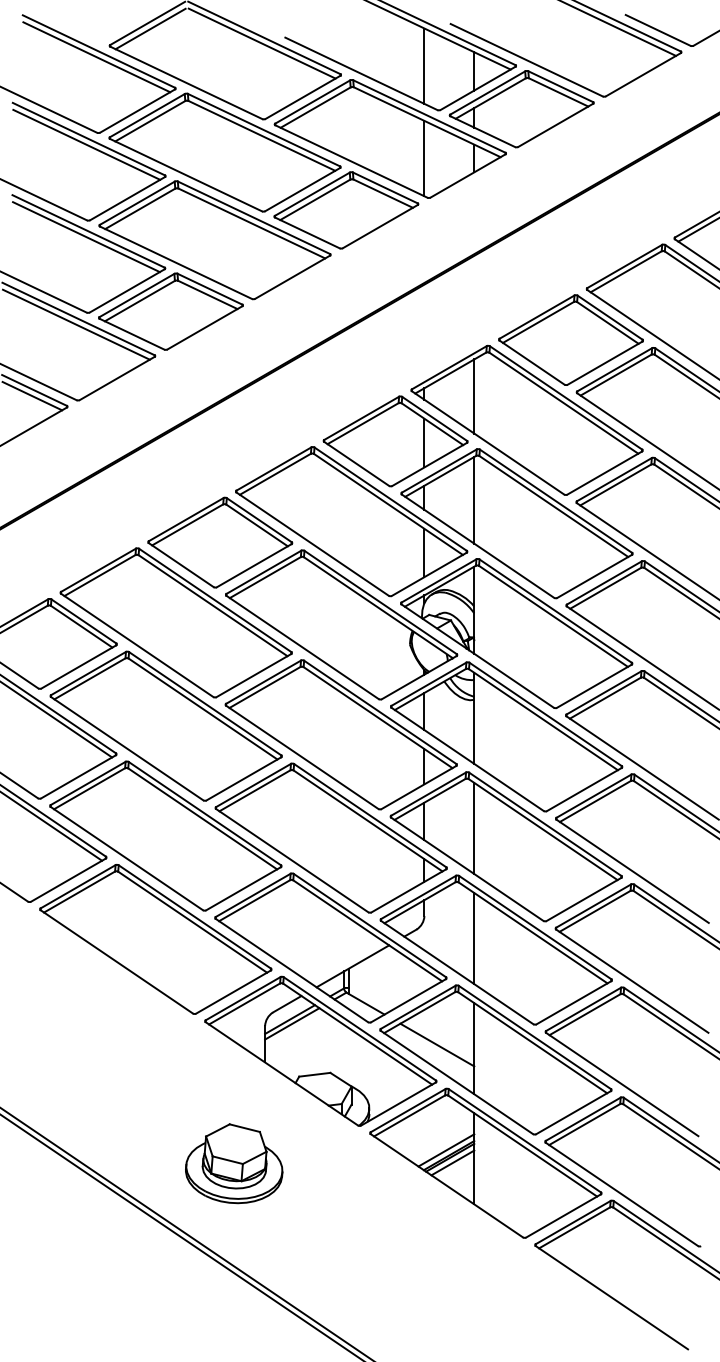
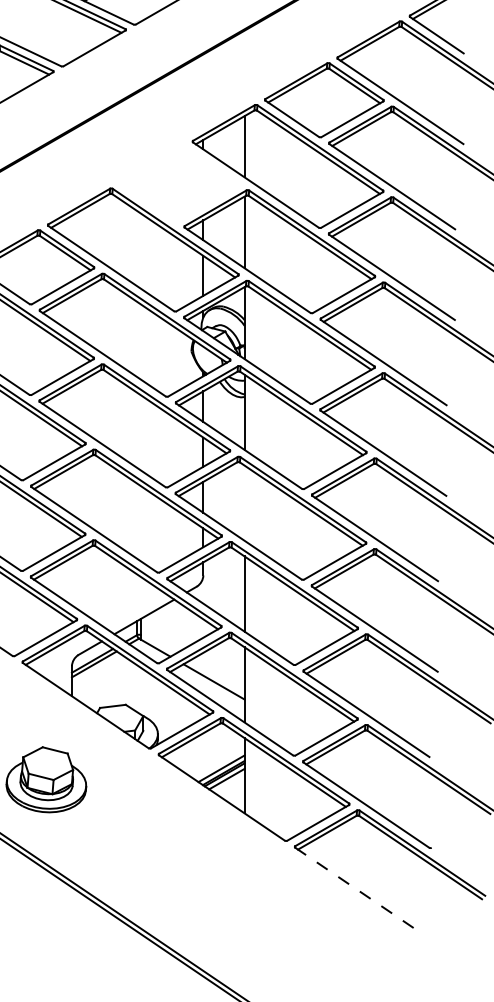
part: (395, 441) -> (179, 183), removed
line: (474, 828) -> (244, 503), removed
line: (611, 1297) -> (357, 890), solid -> dashed

